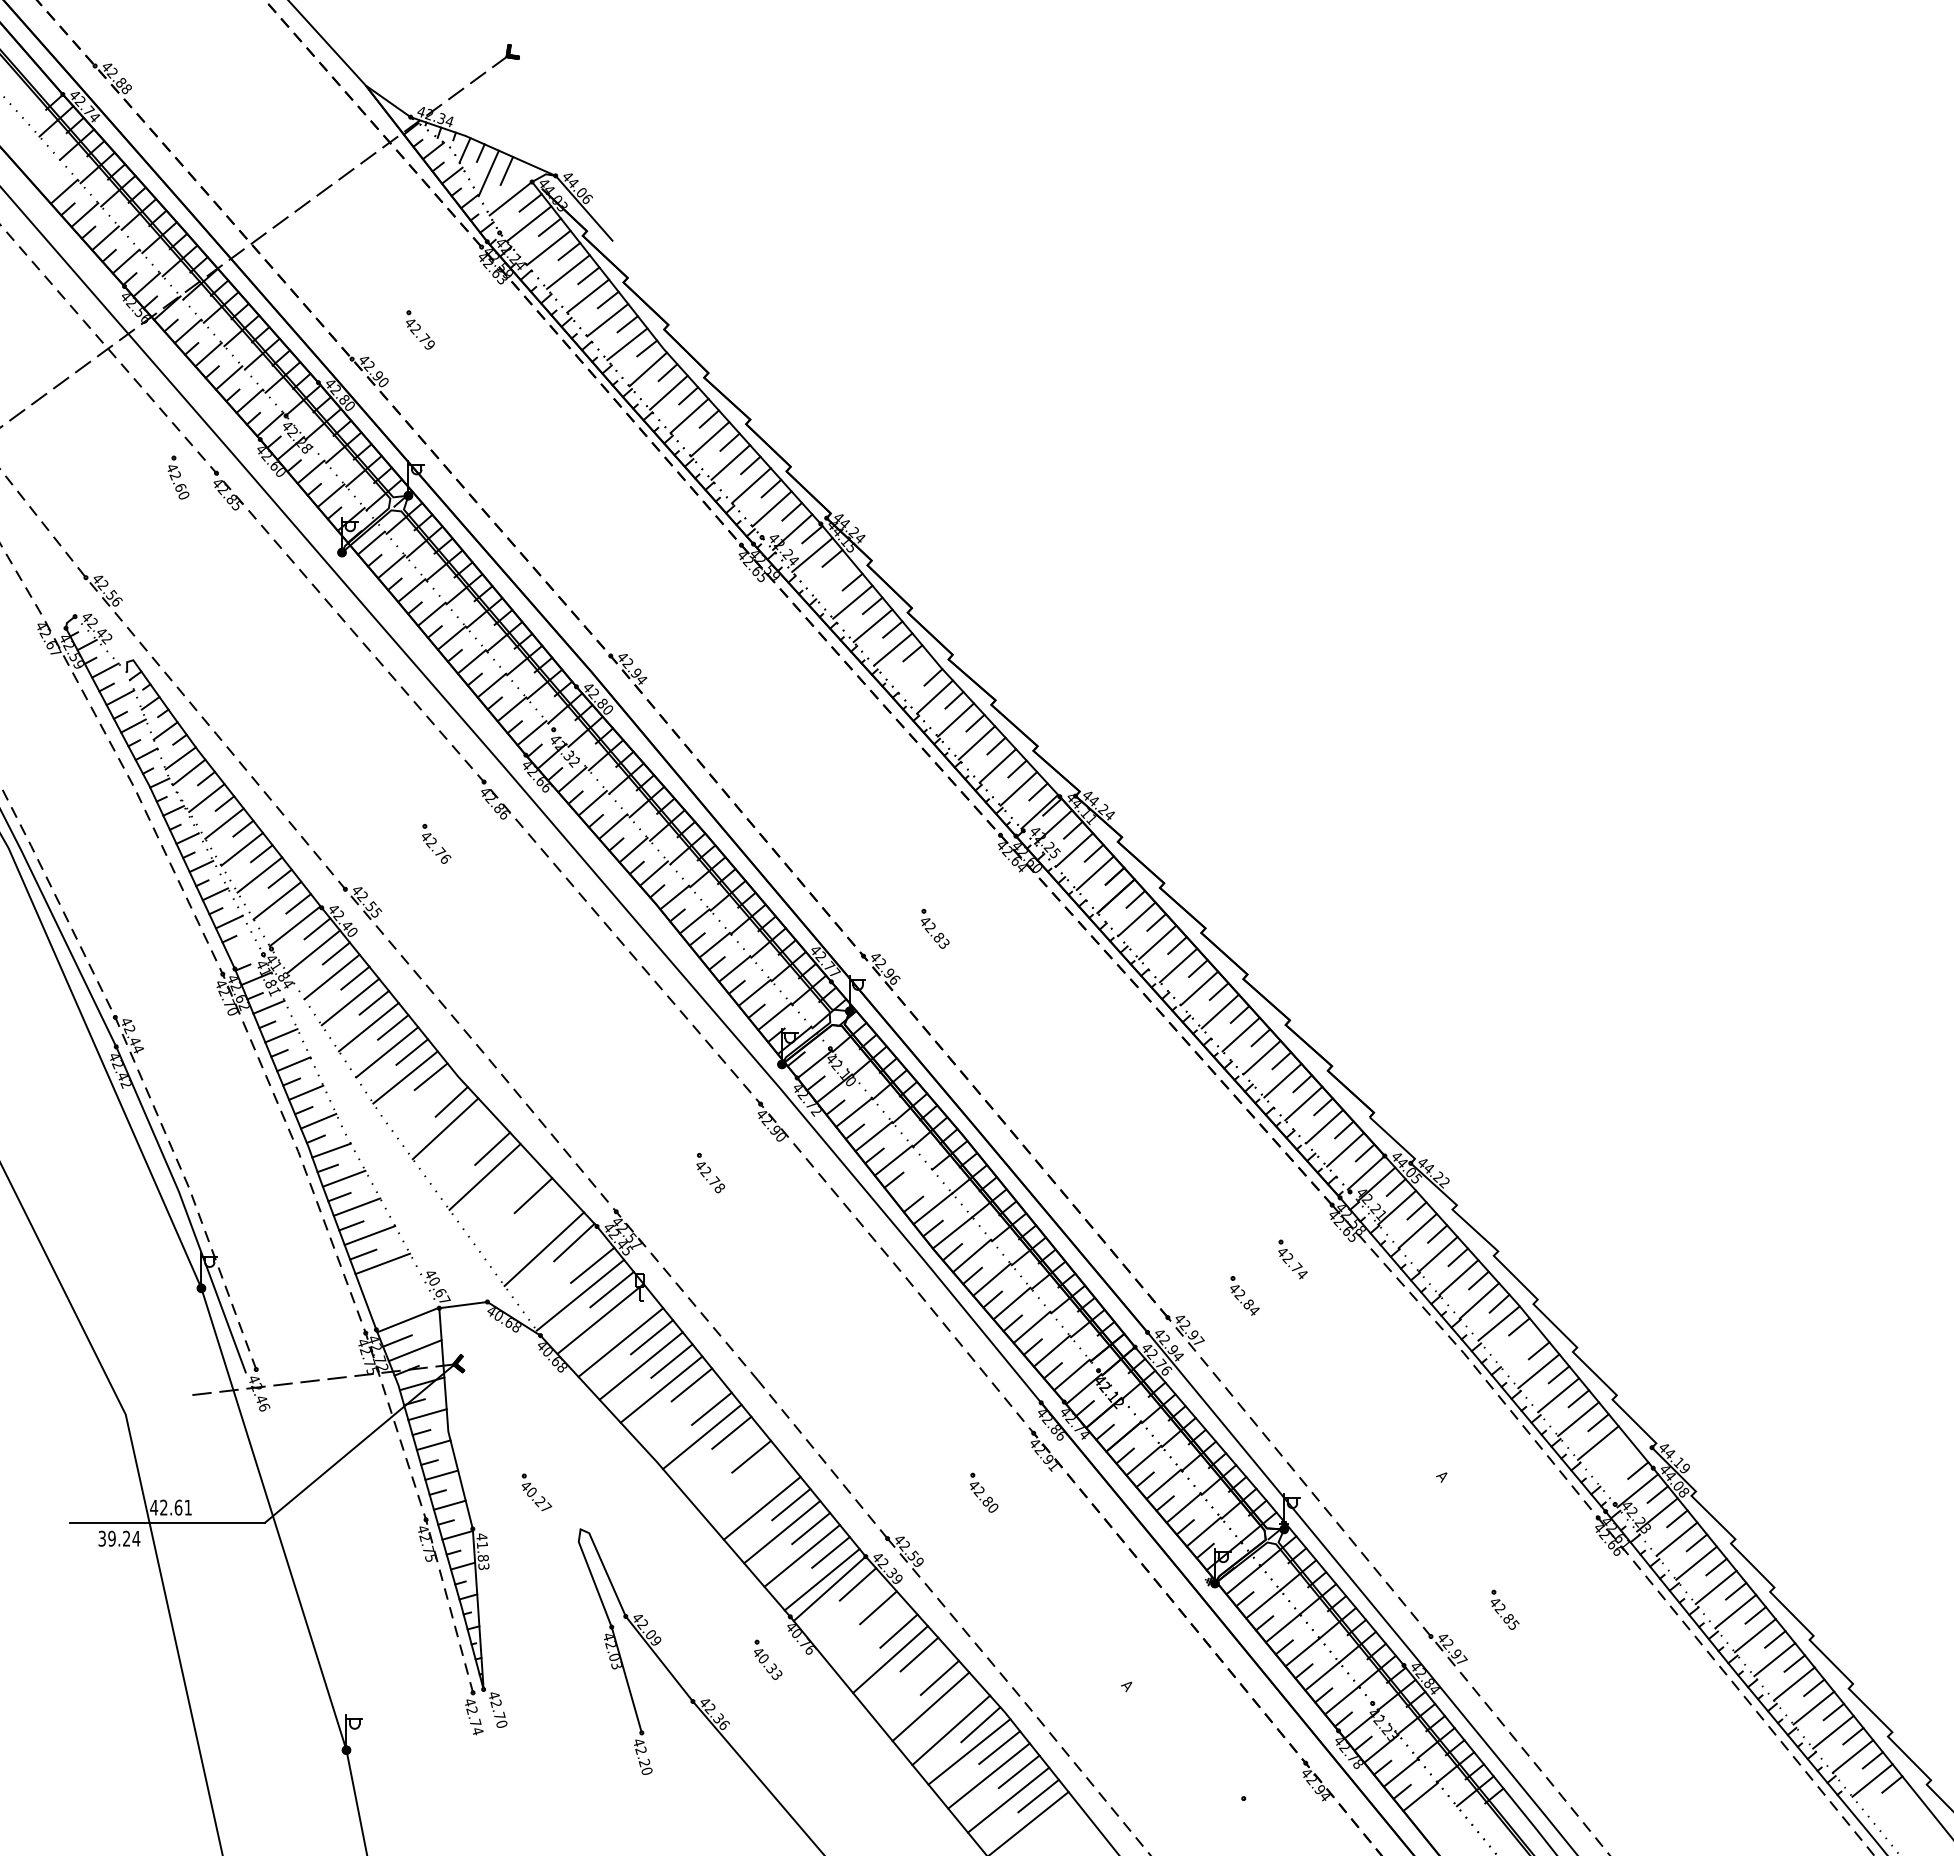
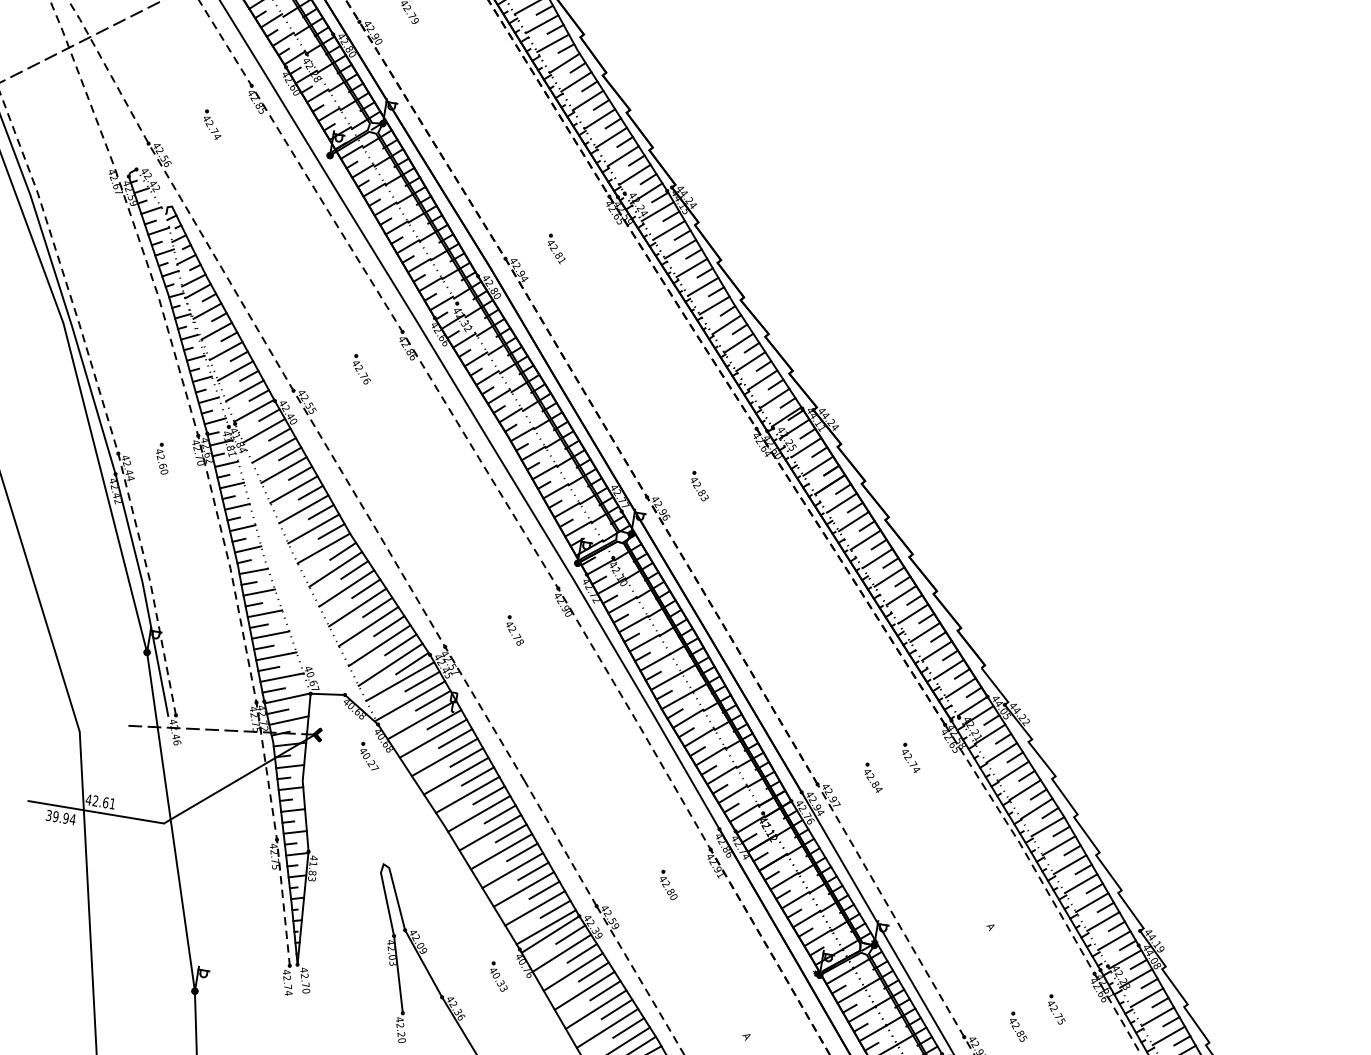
part: (178, 477) -> (162, 458), moved
part: (171, 536) -> (213, 124), added
line: (832, 578) -> (669, 230), added
part: (680, 630) -> (557, 249), added
line: (913, 672) -> (714, 305), added
line: (243, 949) -> (215, 421), added
line: (424, 1102) -> (324, 548), added
line: (471, 1124) -> (354, 569), added
line: (465, 1152) -> (346, 588), added
line: (512, 1172) -> (377, 607), added
line: (913, 1184) -> (655, 662), added
line: (504, 1200) -> (368, 626), added
line: (553, 1219) -> (400, 645), added
line: (524, 1224) -> (379, 645), added
line: (561, 1270) -> (400, 681), added
line: (375, 1283) -> (269, 669), added
line: (395, 1292) -> (281, 677), added
line: (386, 1311) -> (273, 689), added
line: (631, 1313) -> (444, 719), added
line: (1518, 1347) -> (1058, 845), added
line: (681, 1412) -> (467, 794), added
line: (1618, 1446) -> (1116, 926), added
line: (722, 1460) -> (490, 832), added
line: (1617, 1466) -> (1113, 940), added
line: (771, 1480) -> (522, 852), added
line: (741, 1484) -> (501, 851), added
part: (536, 1492) -> (369, 756), moved
text: (126, 1538) -> (65, 818), 39.24 -> 39.94
part: (1554, 1576) -> (1057, 1009), added
line: (849, 1612) -> (561, 953), added
line: (870, 1636) -> (573, 972), added
line: (910, 1683) -> (595, 1009), added
line: (960, 1701) -> (628, 1028), added

